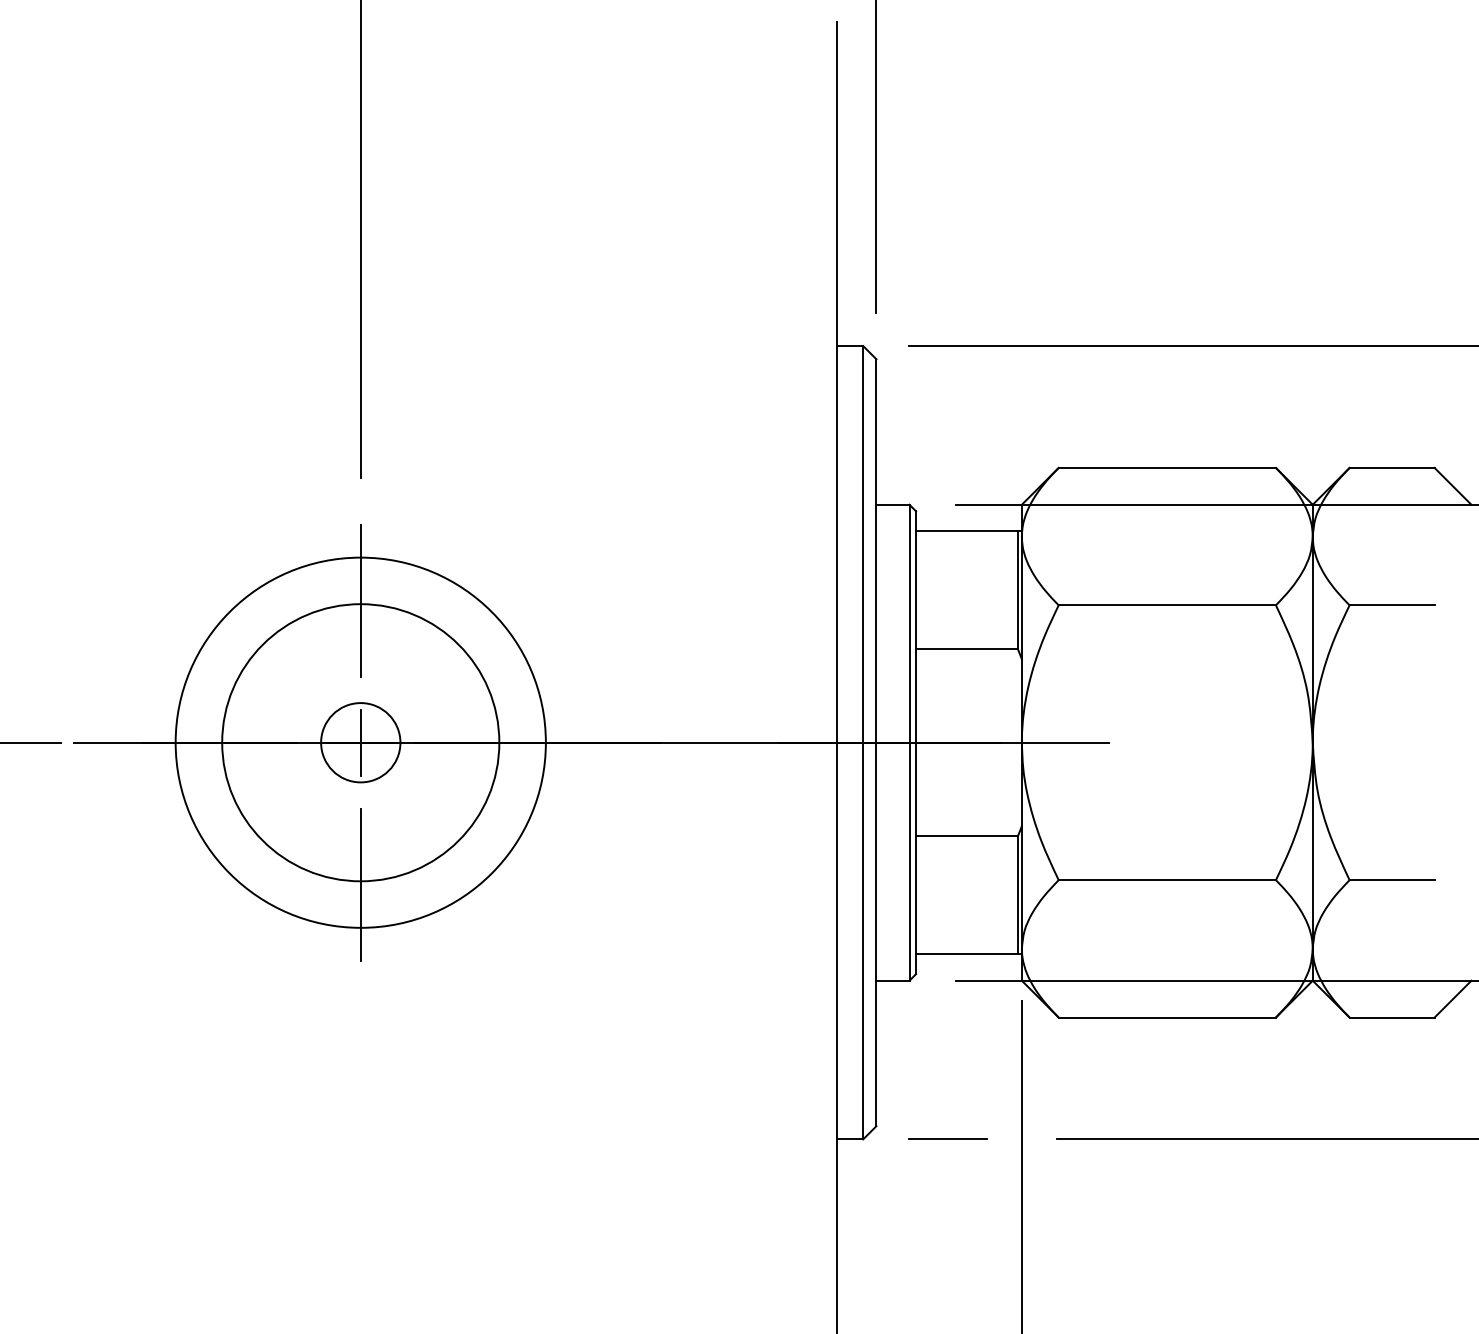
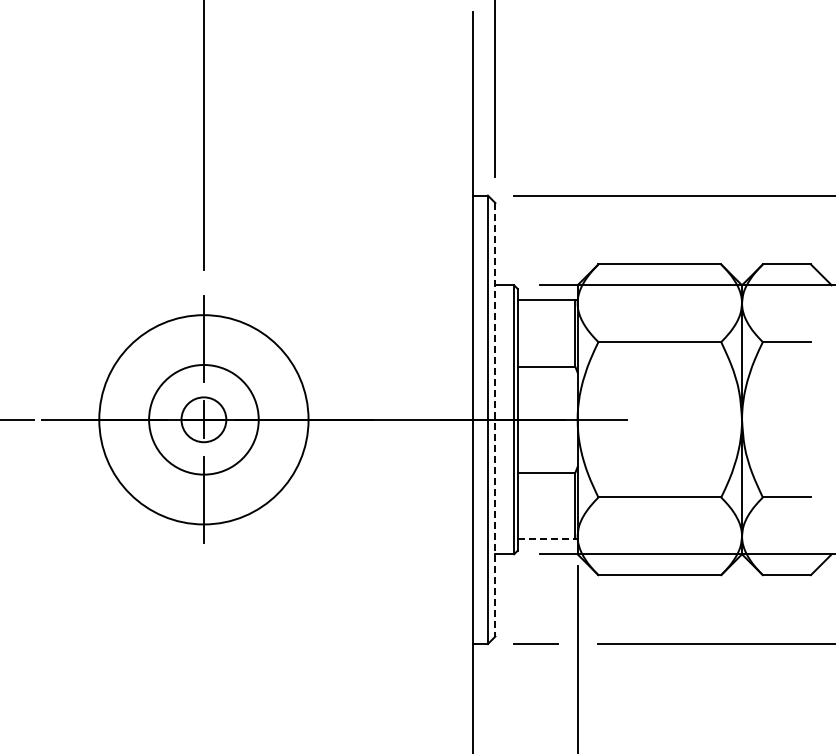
circle: (360, 742) -> (203, 419), size x0.7
line: (876, 742) -> (495, 419), solid -> dashed
line: (966, 954) -> (546, 539), solid -> dashed

